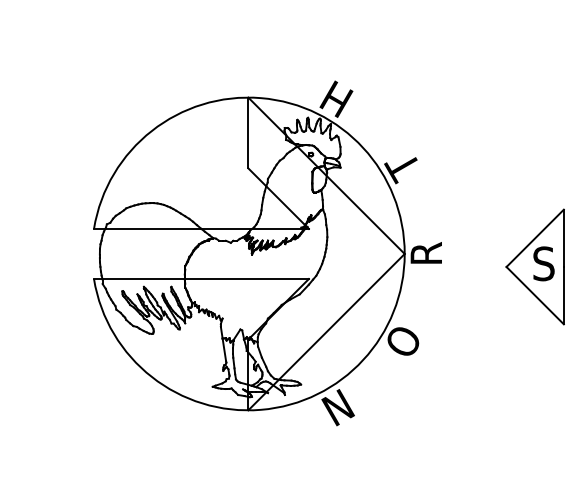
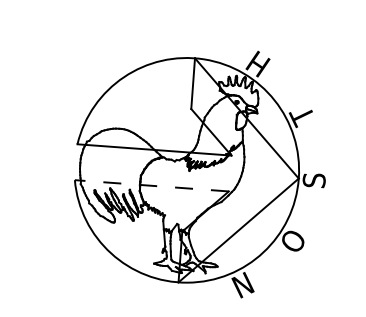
text: (426, 253) -> (314, 179), R -> S
line: (200, 279) -> (151, 186), solid -> dashed

